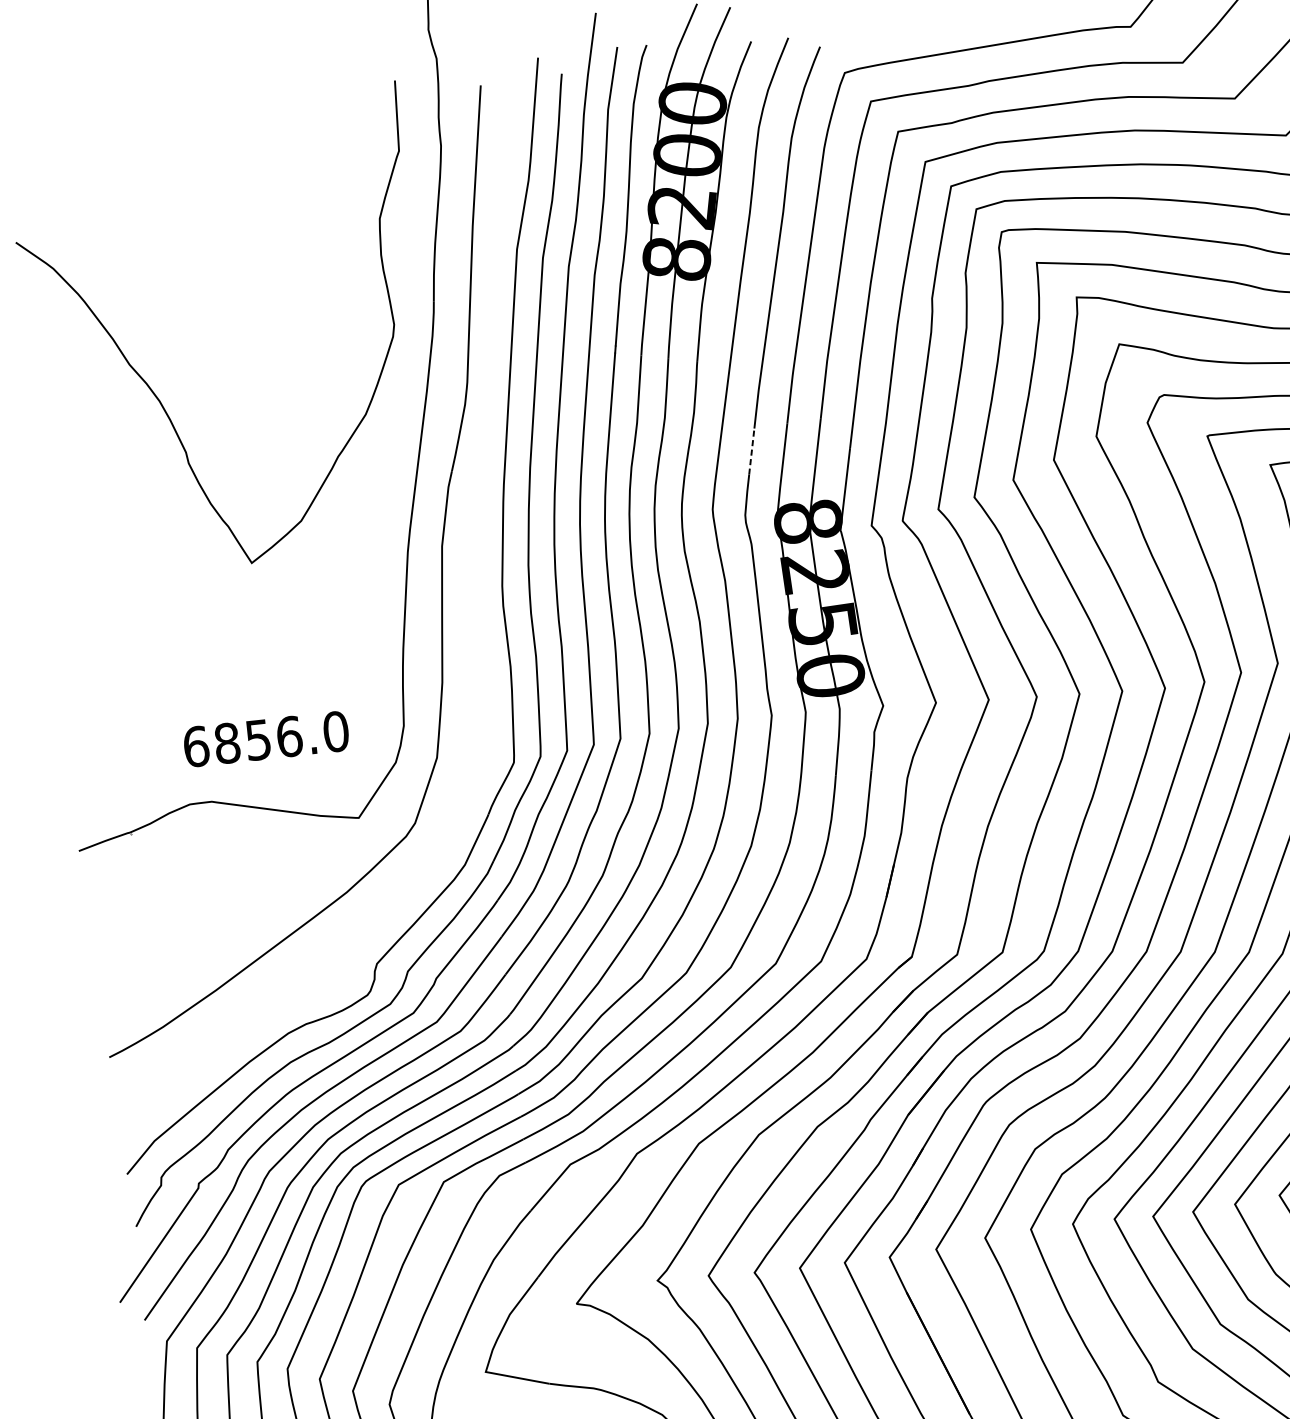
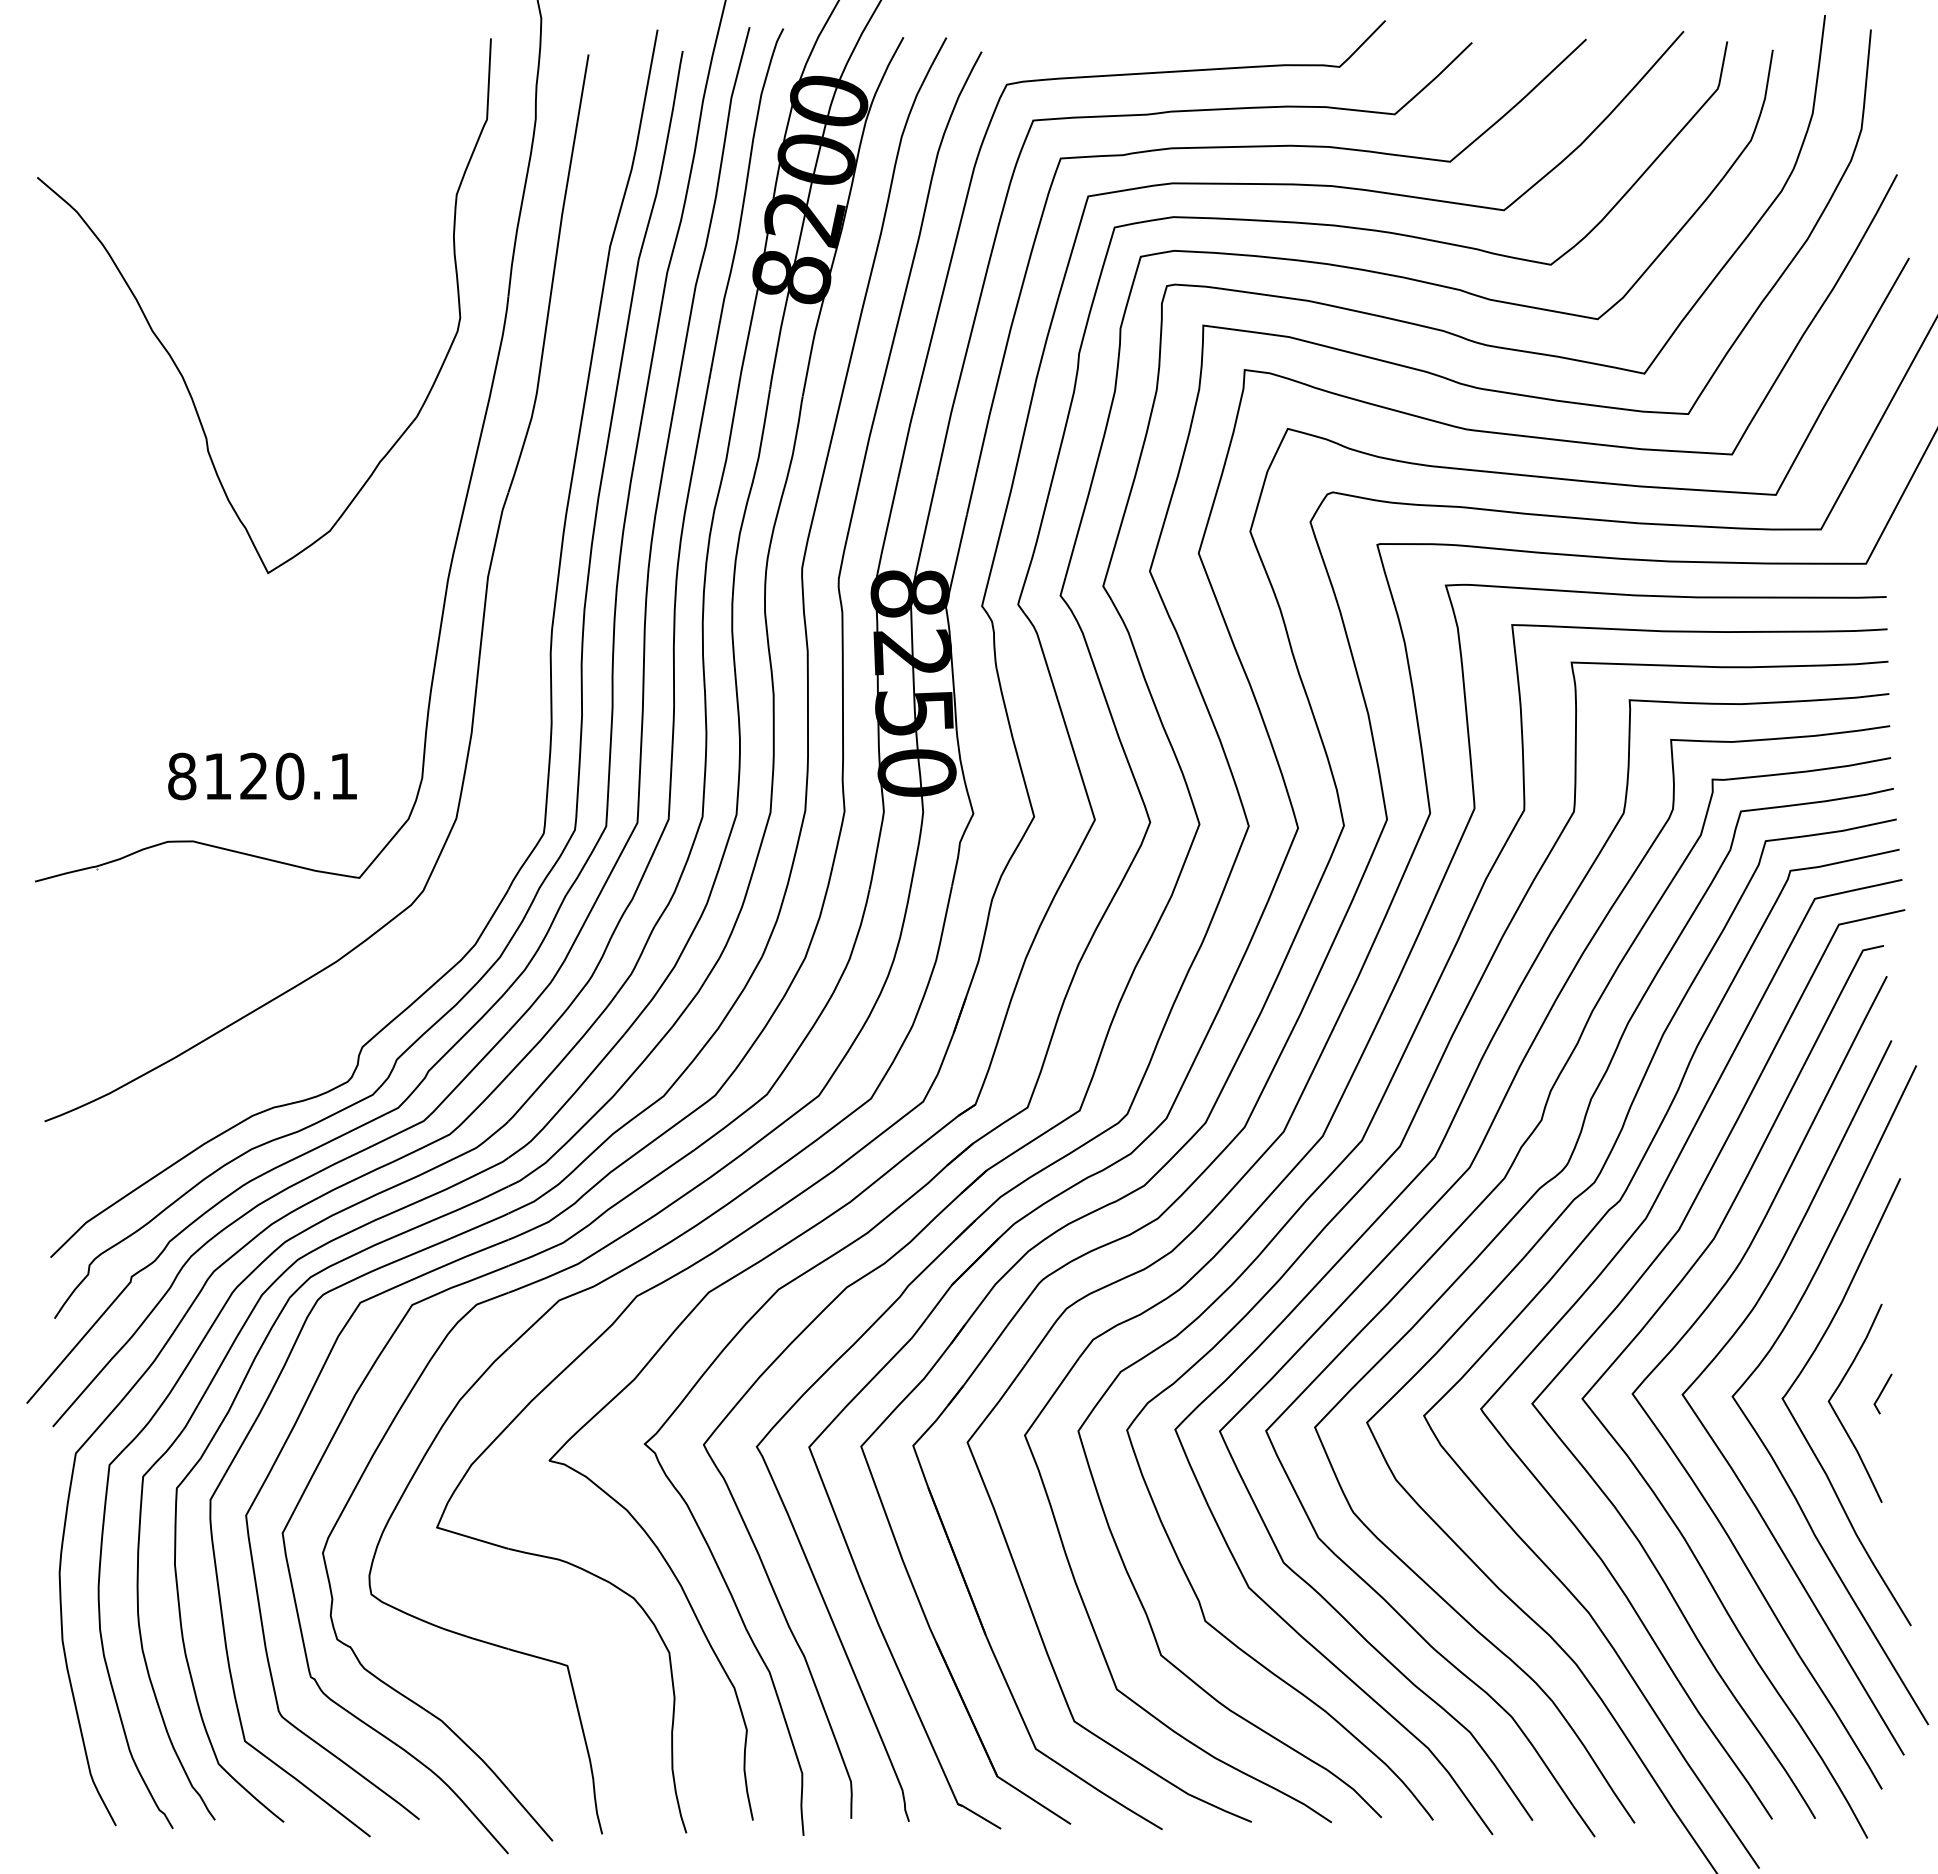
line: (752, 451) -> (854, 506), dashed -> solid
text: (266, 739) -> (263, 776), 6856.0 -> 8120.1

